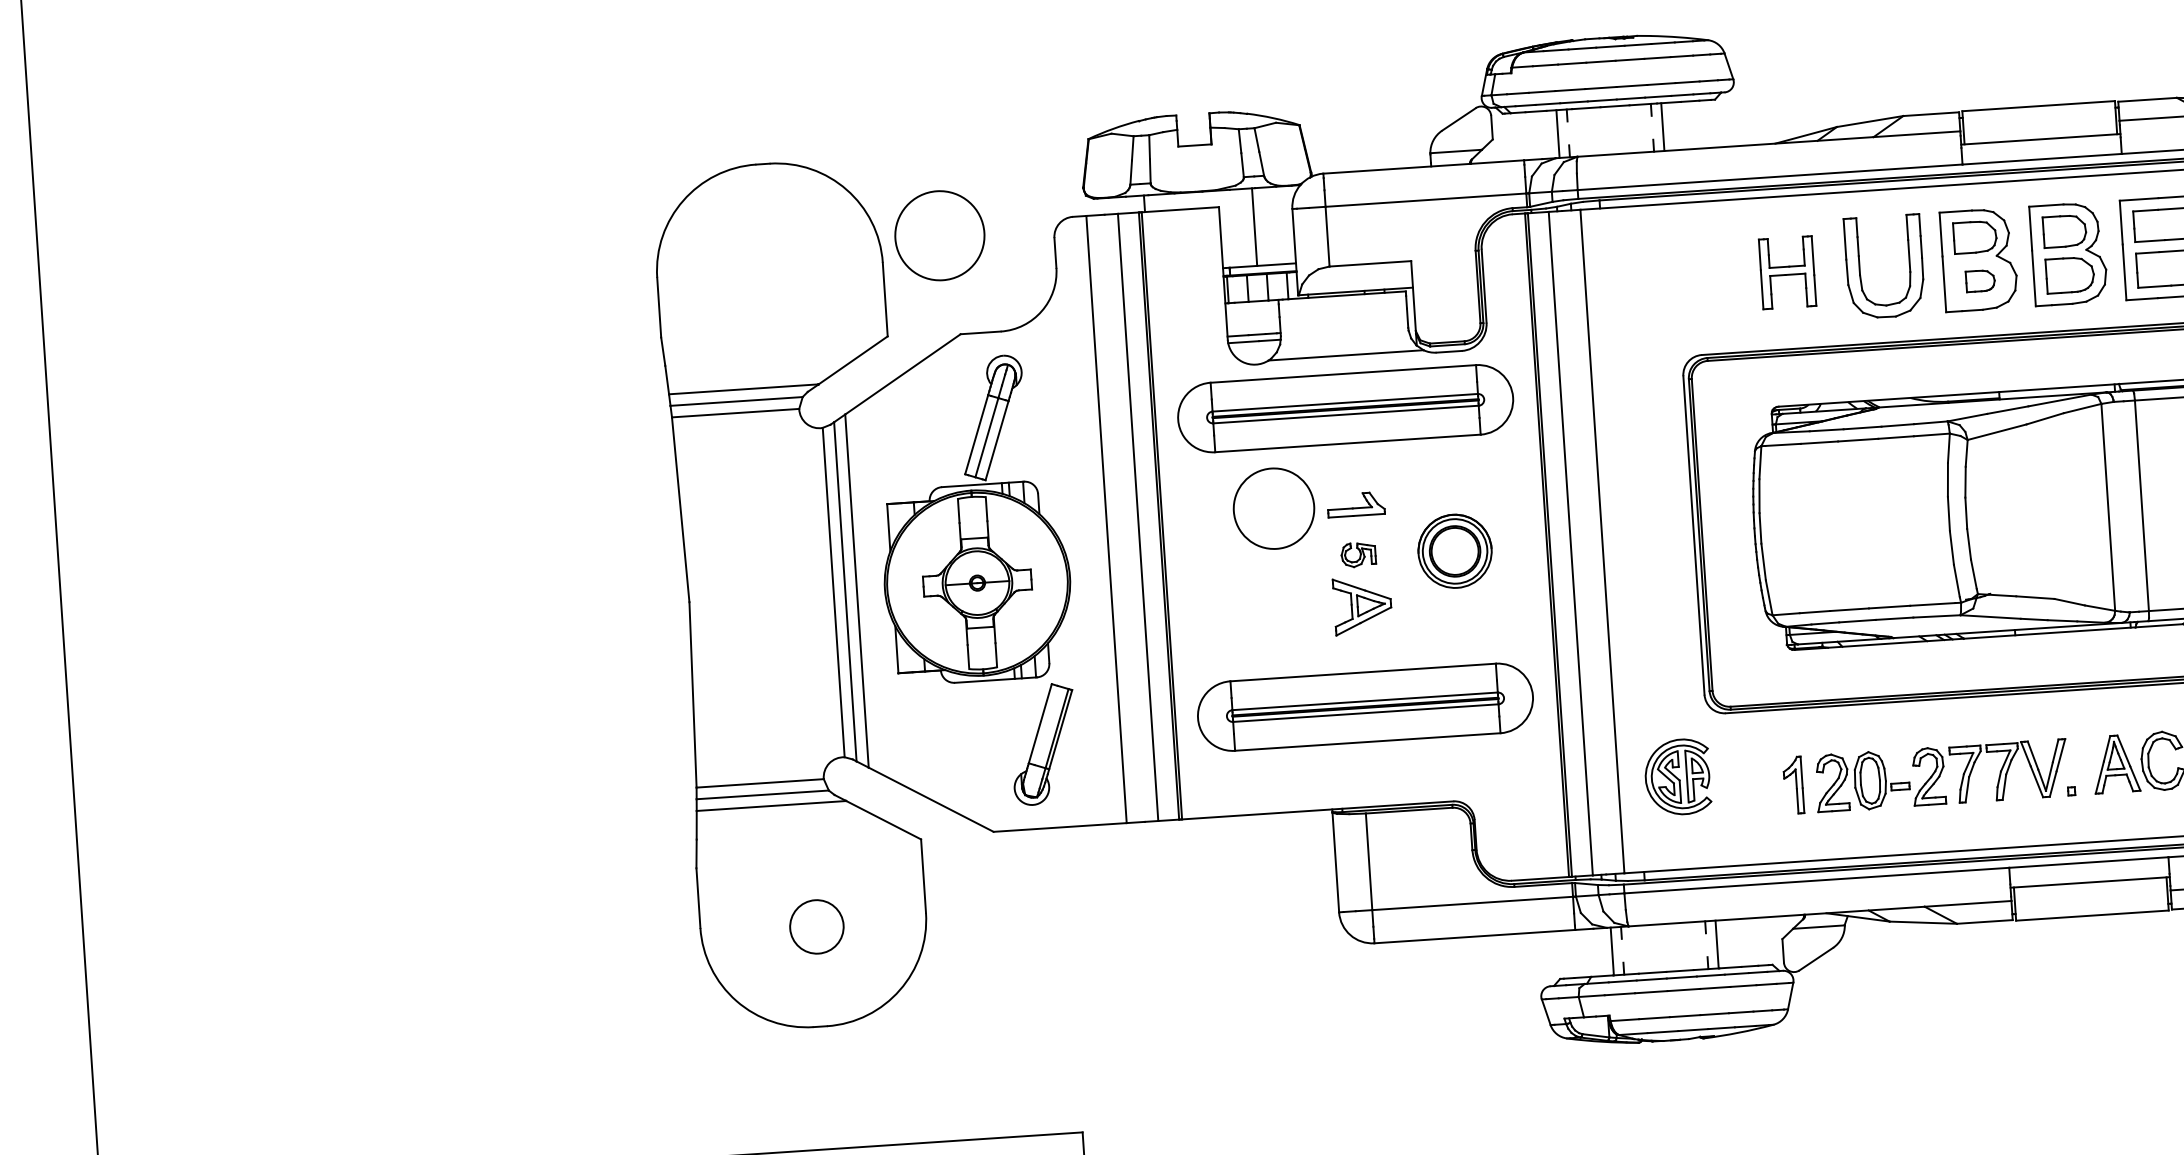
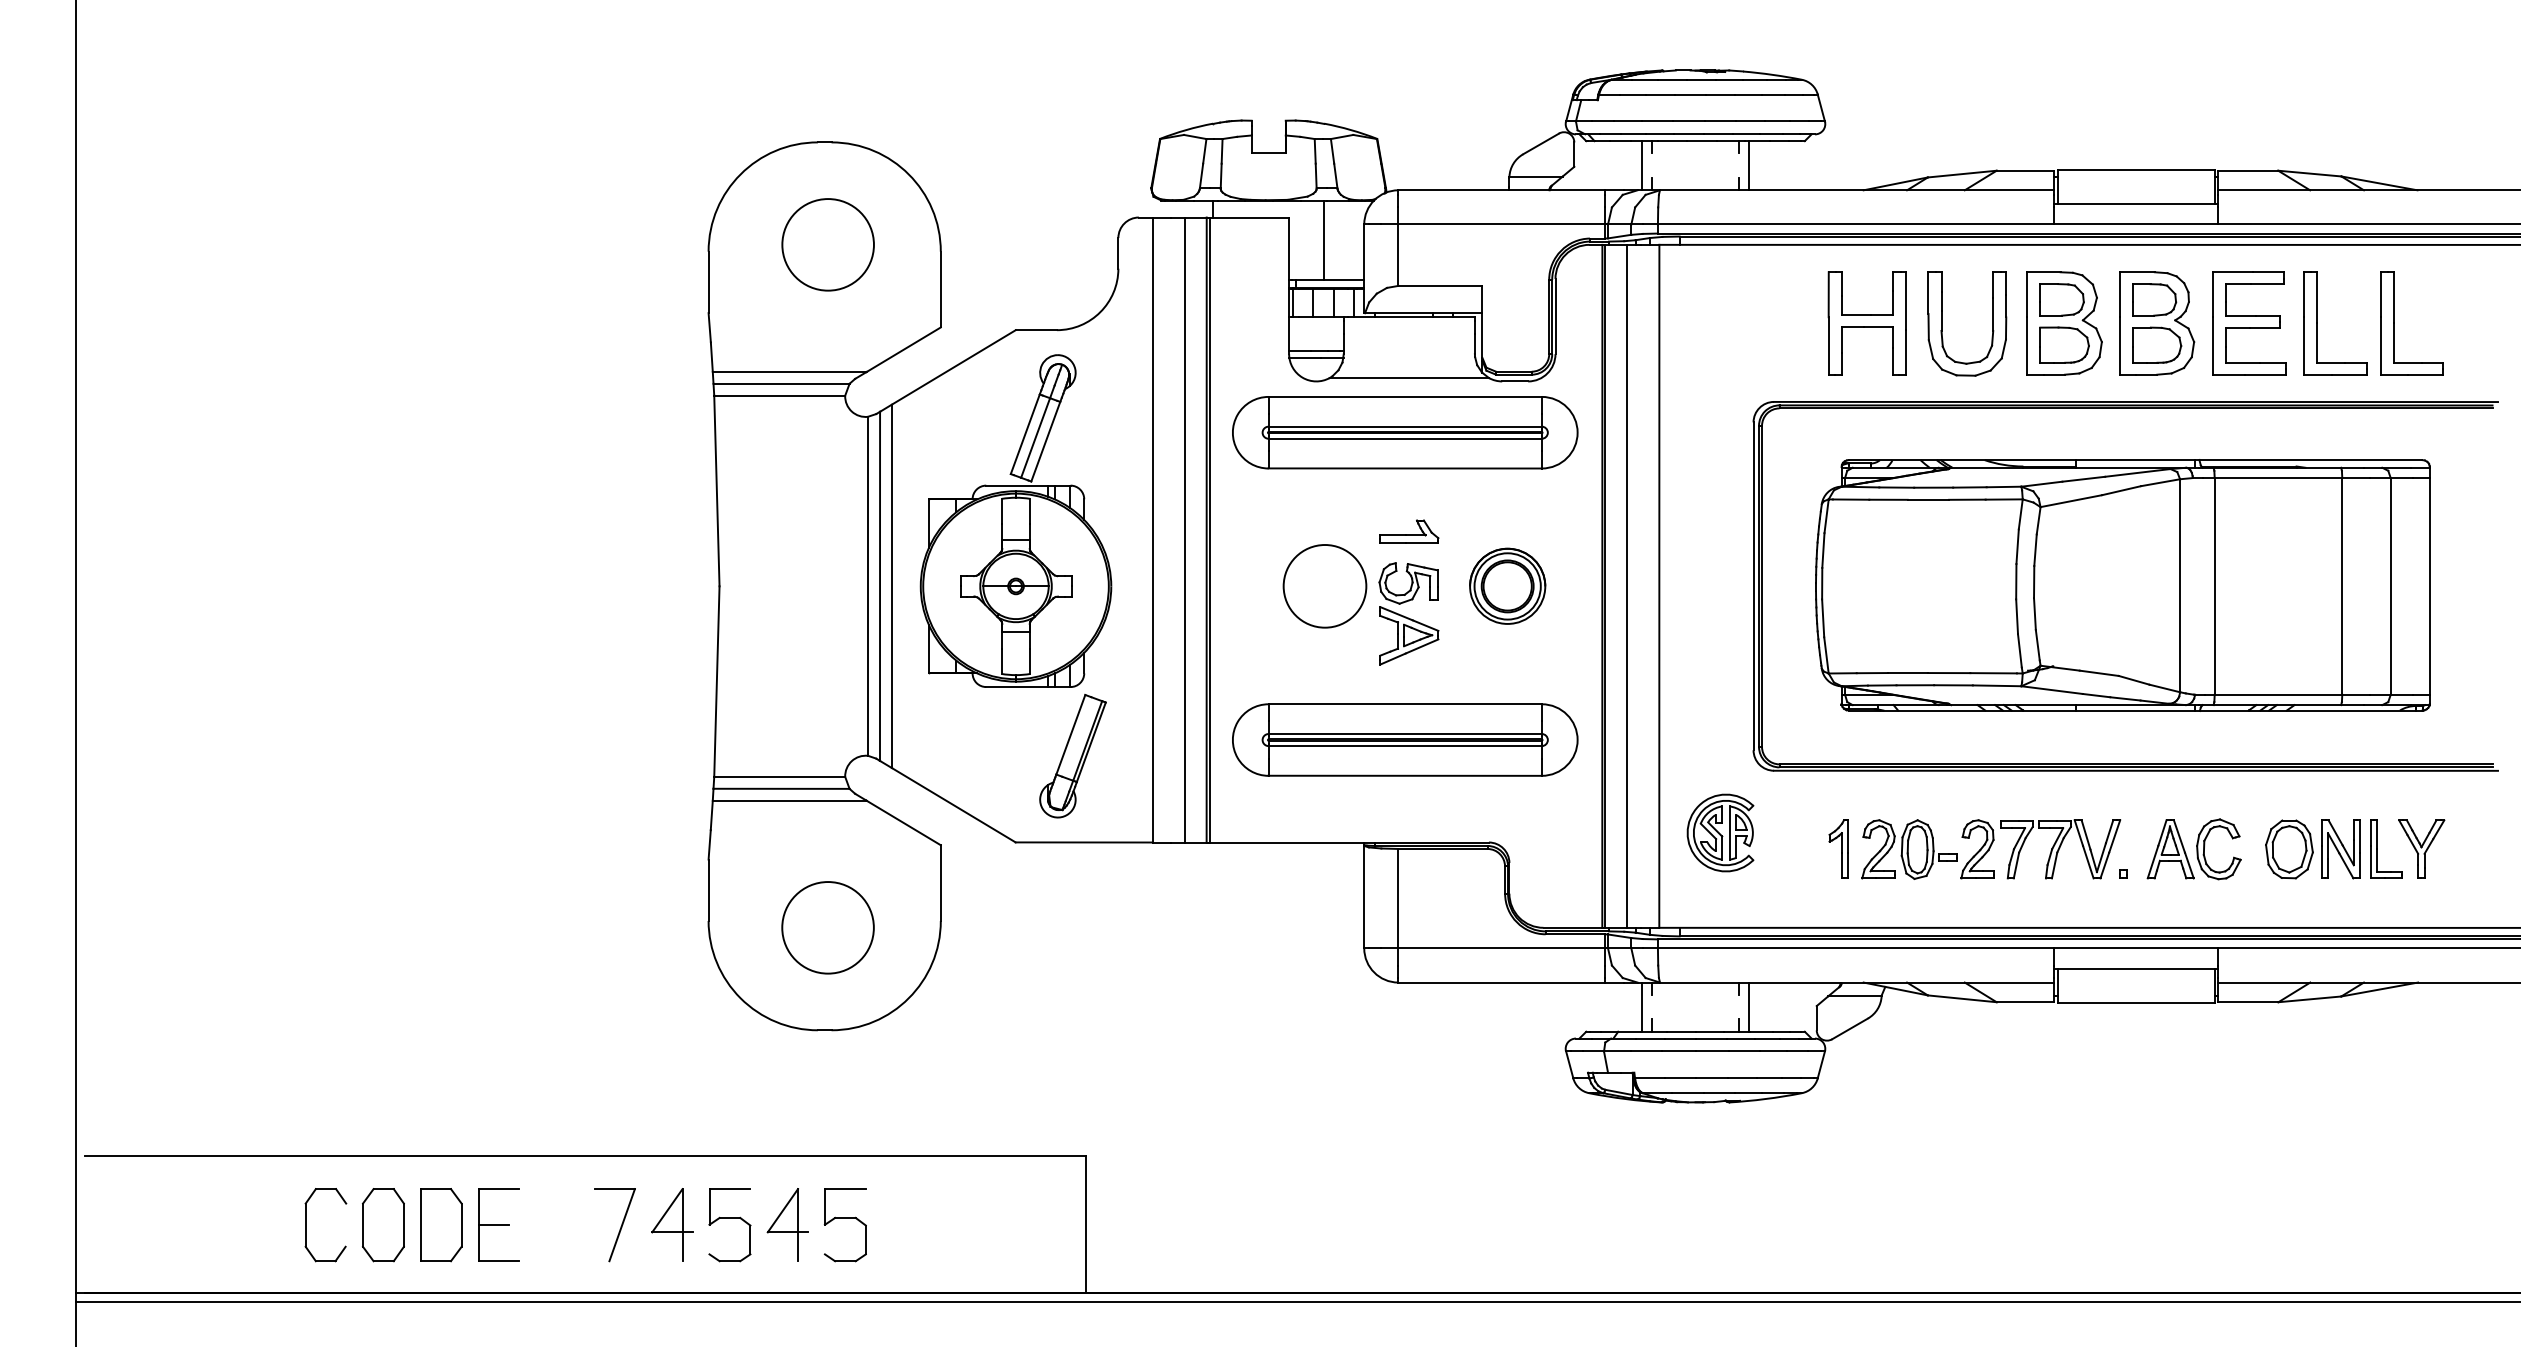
circle: (939, 235) -> (827, 244), moved
part: (1786, 272) -> (1866, 323), size x1.43
part: (1980, 280) -> (2064, 344), size x1.67
circle: (1273, 508) -> (1324, 586), moved
part: (1358, 554) -> (1408, 583), size x1.67
circle: (816, 926) -> (827, 927), size x1.67

